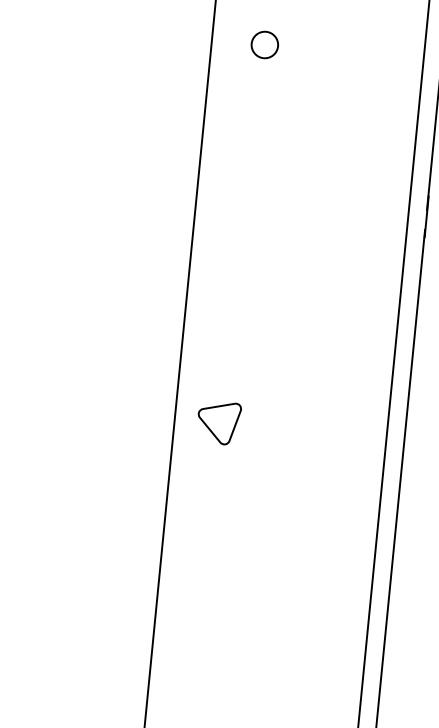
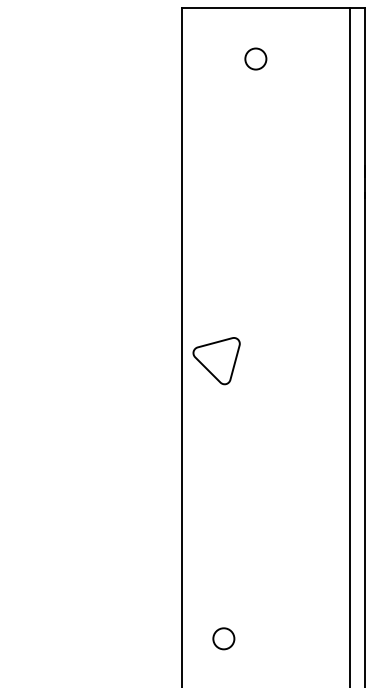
circle: (264, 44) -> (255, 58), moved
part: (218, 422) -> (216, 360), size x1.4

